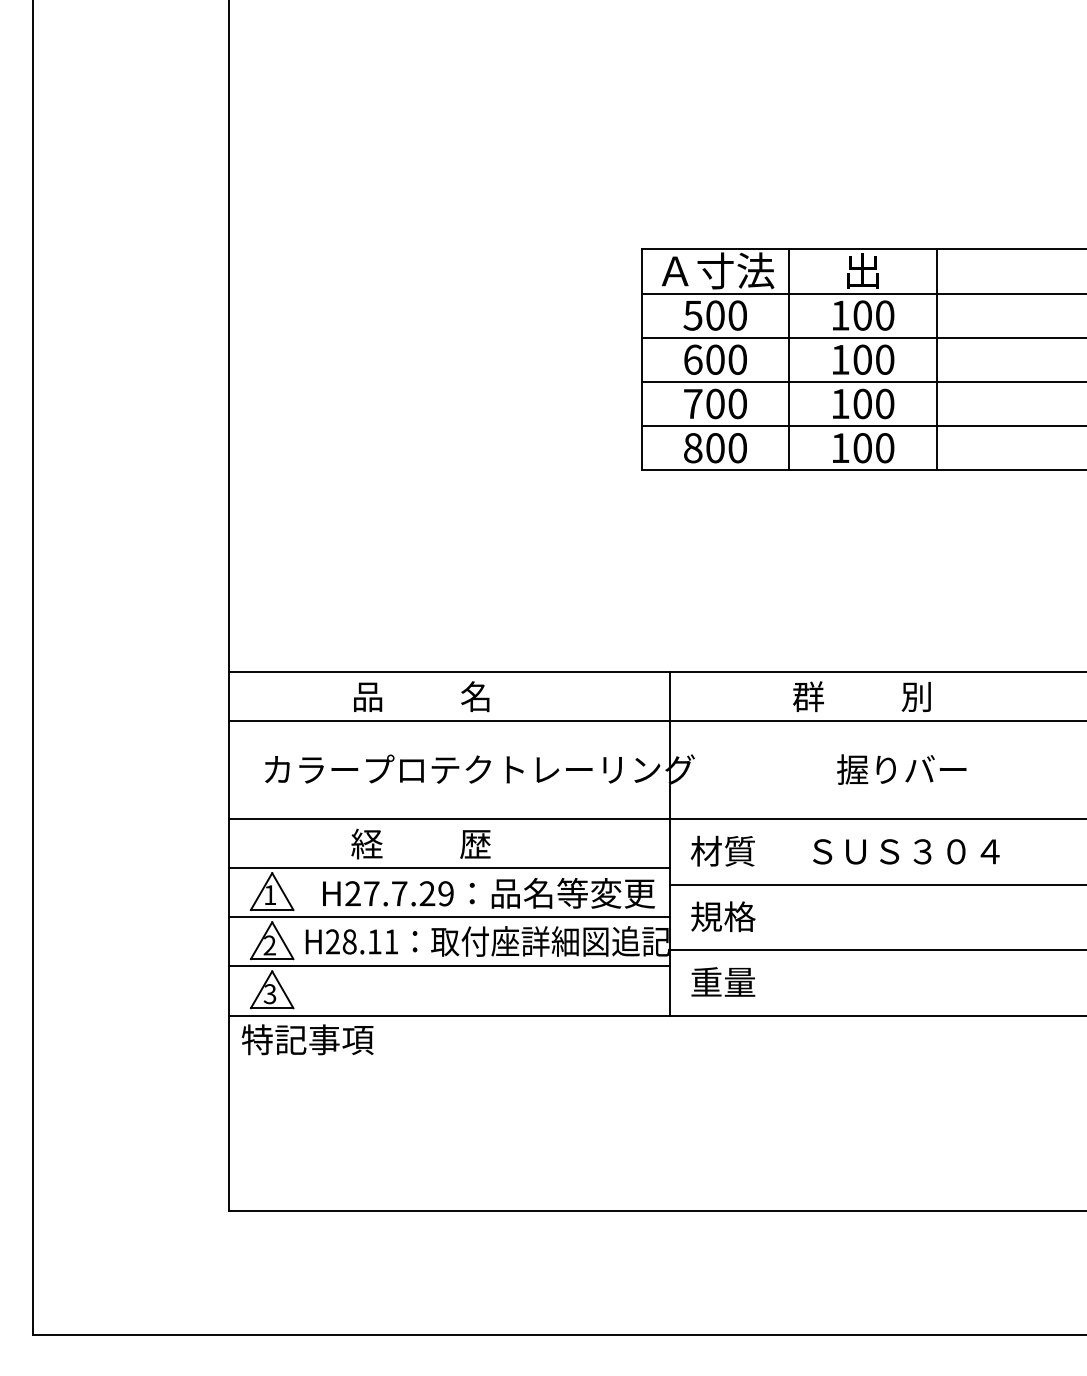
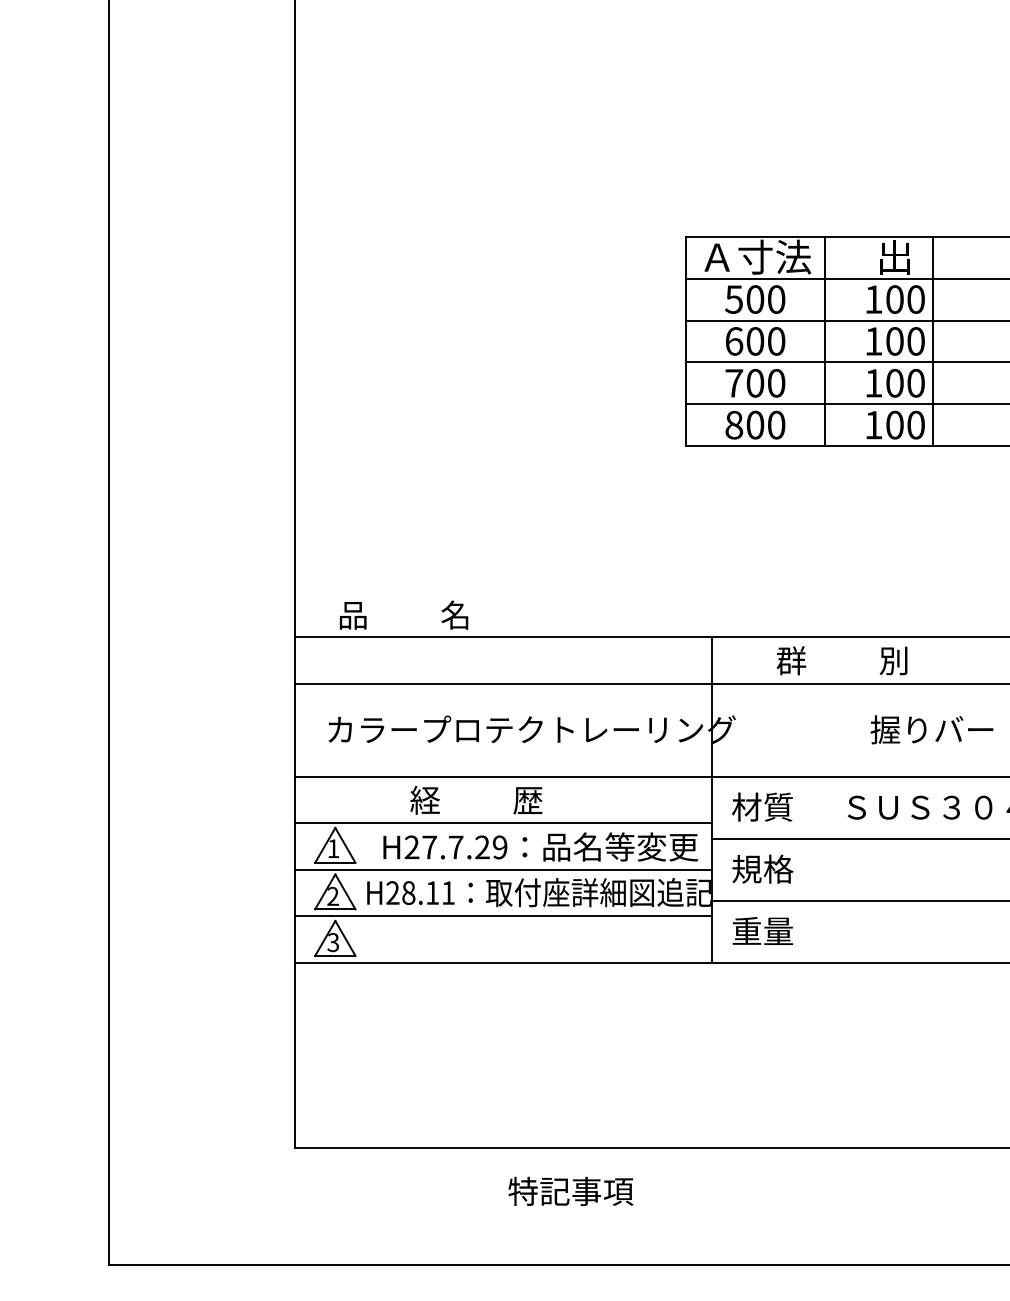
line: (936, 359) -> (932, 341), moved
text: (421, 696) -> (403, 615), moved
text: (861, 696) -> (841, 660), moved
text: (307, 1039) -> (570, 1191), moved

